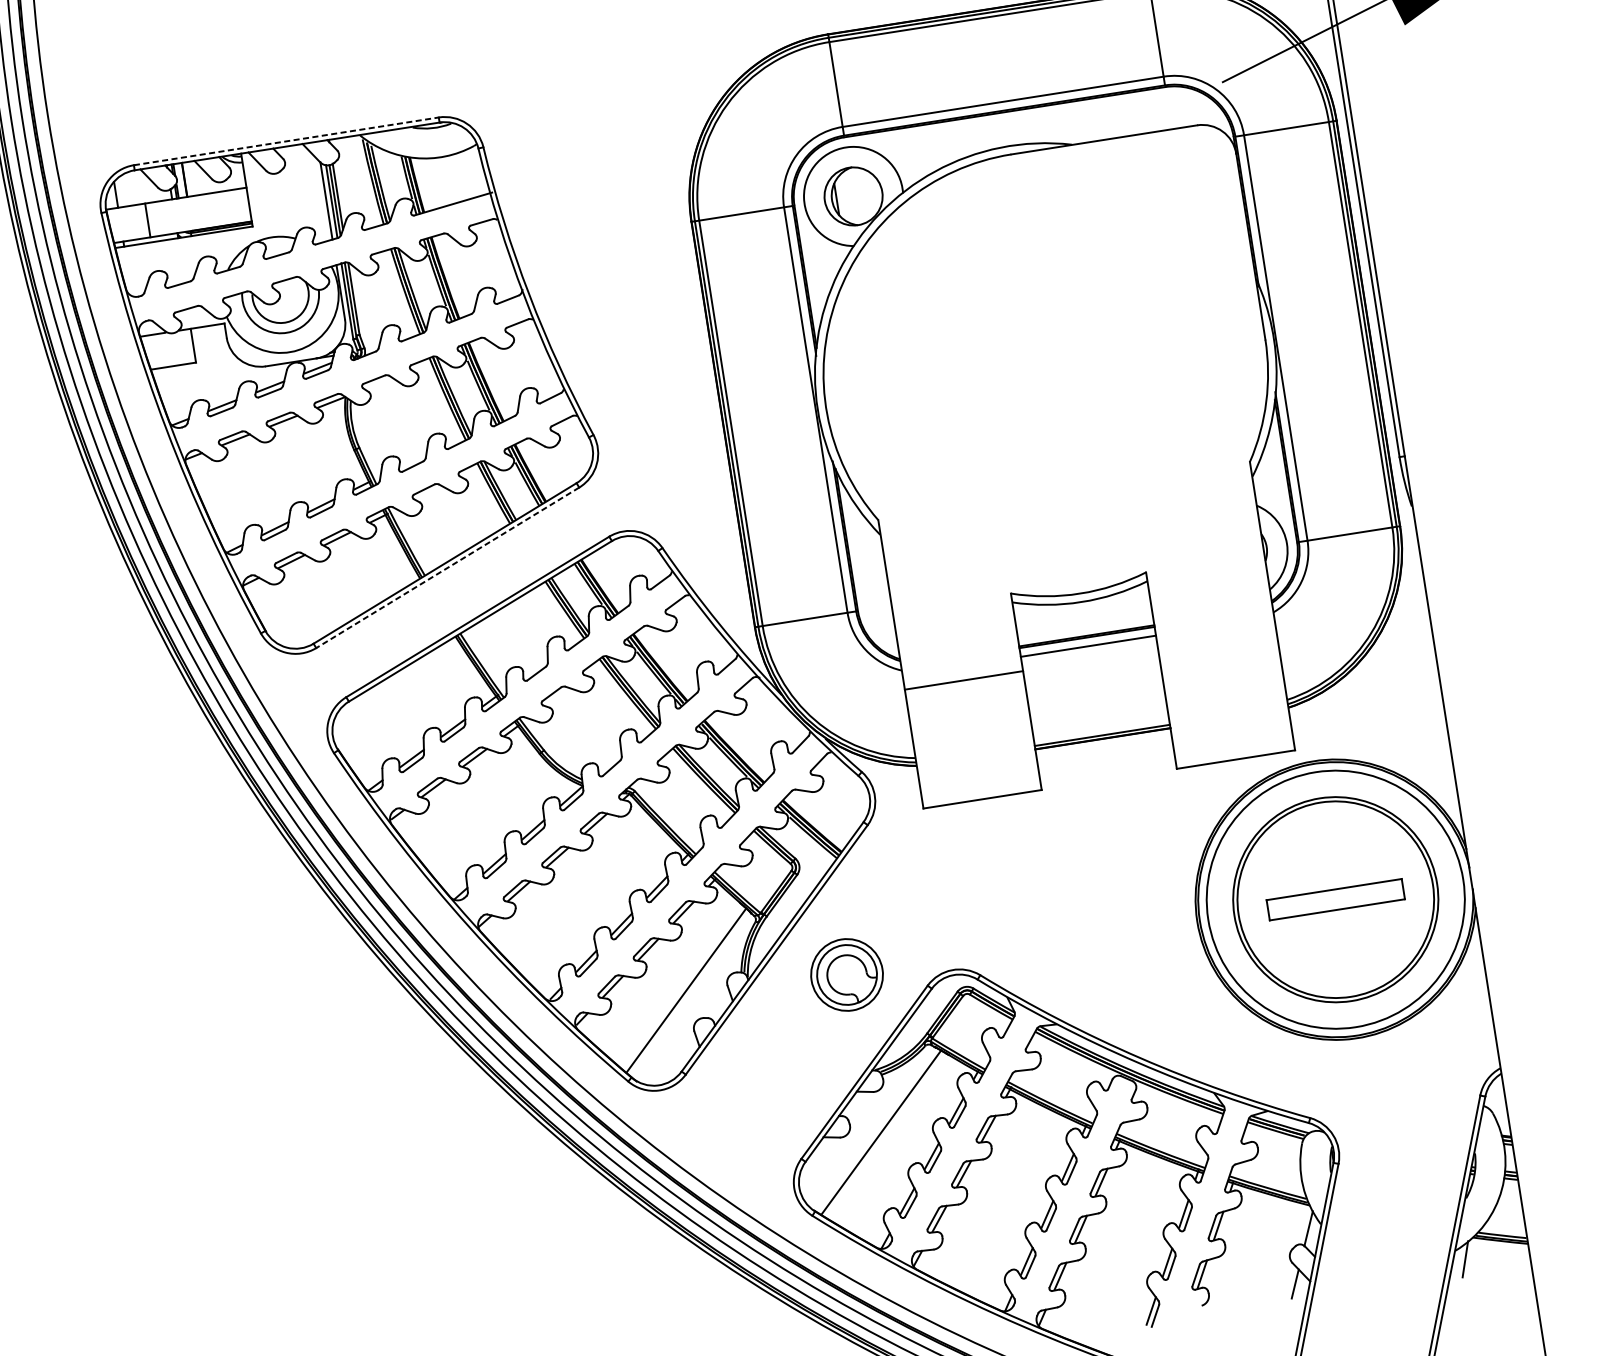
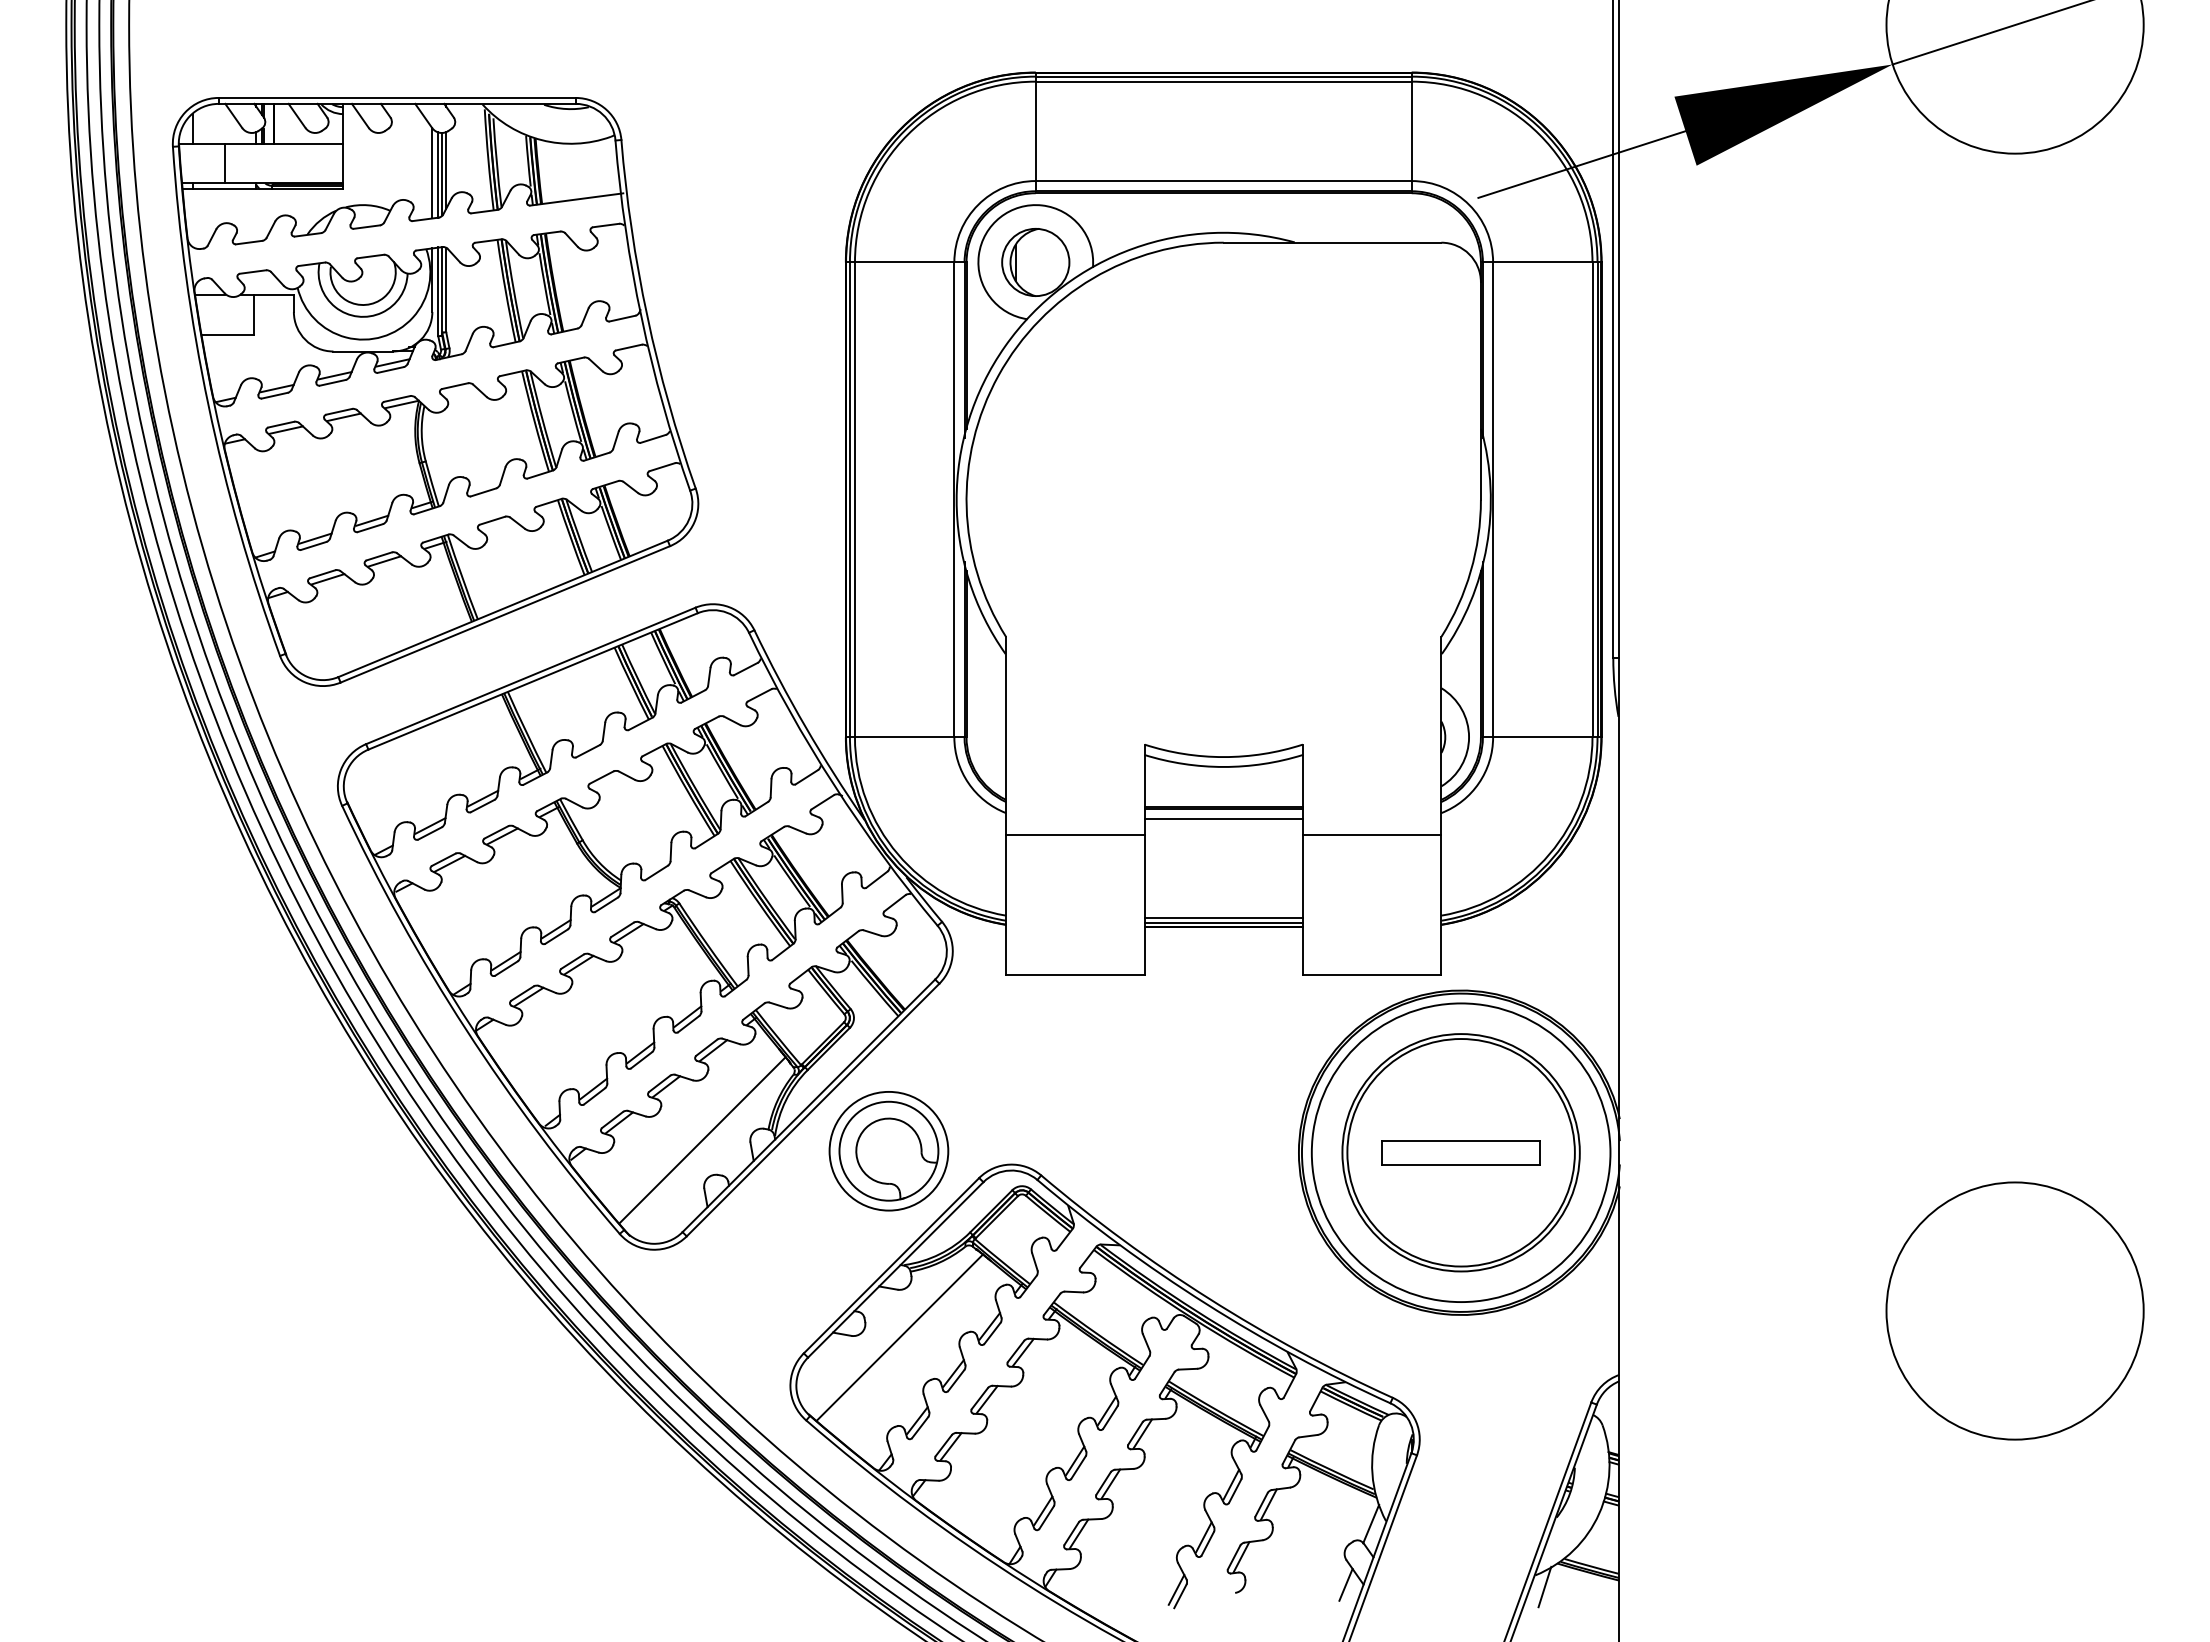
line: (286, 140) -> (397, 97), dashed -> solid
line: (447, 568) -> (504, 614), dashed -> solid
line: (1216, 640) -> (1371, 835), added
line: (1101, 731) -> (1223, 918), added
part: (846, 975) -> (888, 1151), size x1.43

